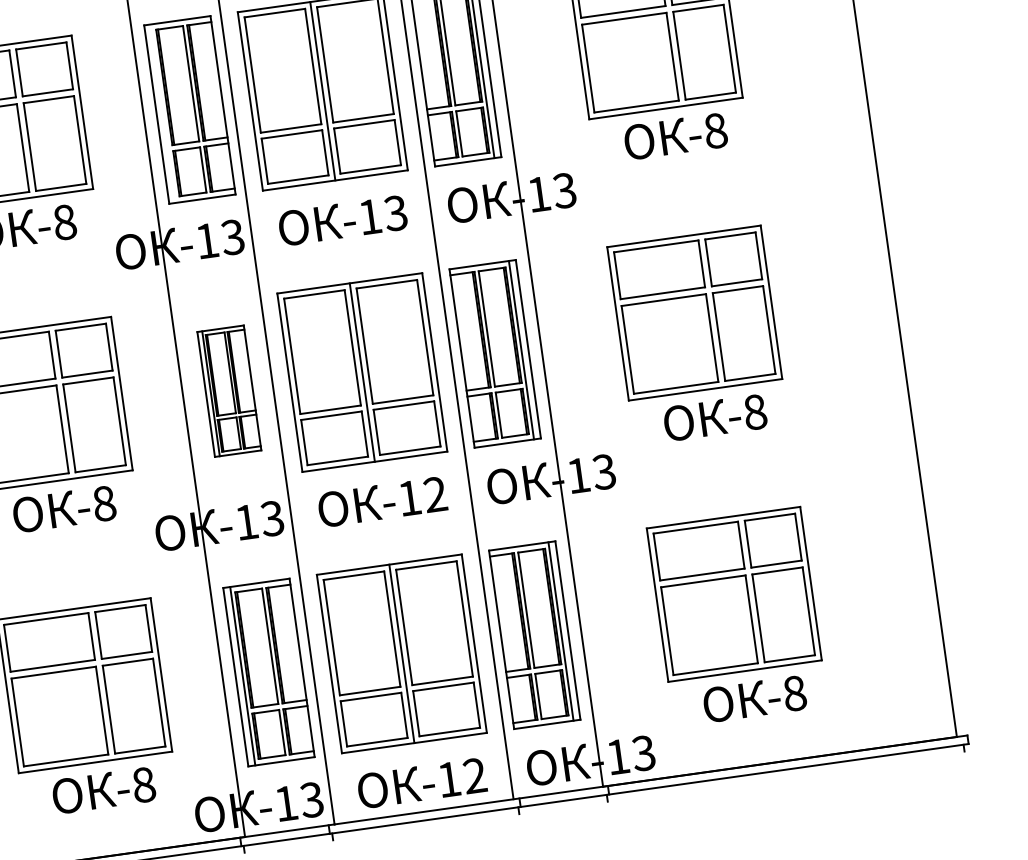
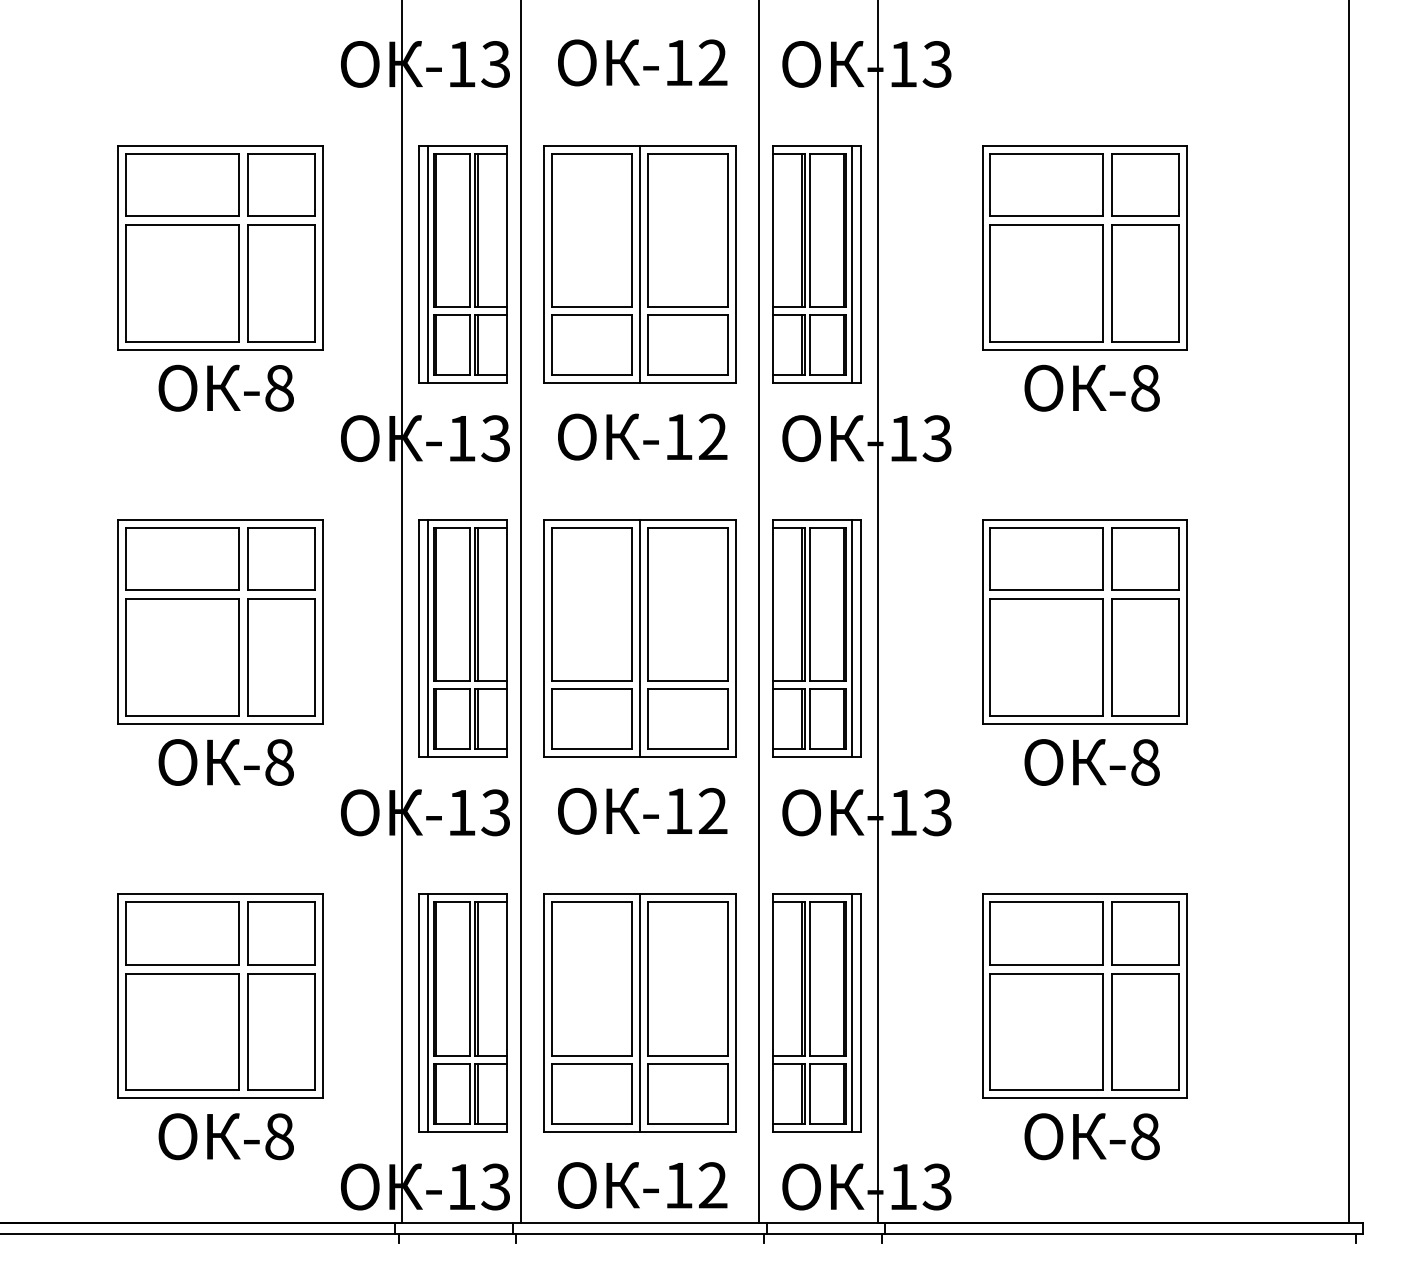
line: (163, 113) -> (428, 264), added
text: (395, 213) -> (712, 437), -13 -> -12
part: (228, 391) -> (462, 638), size x1.43

